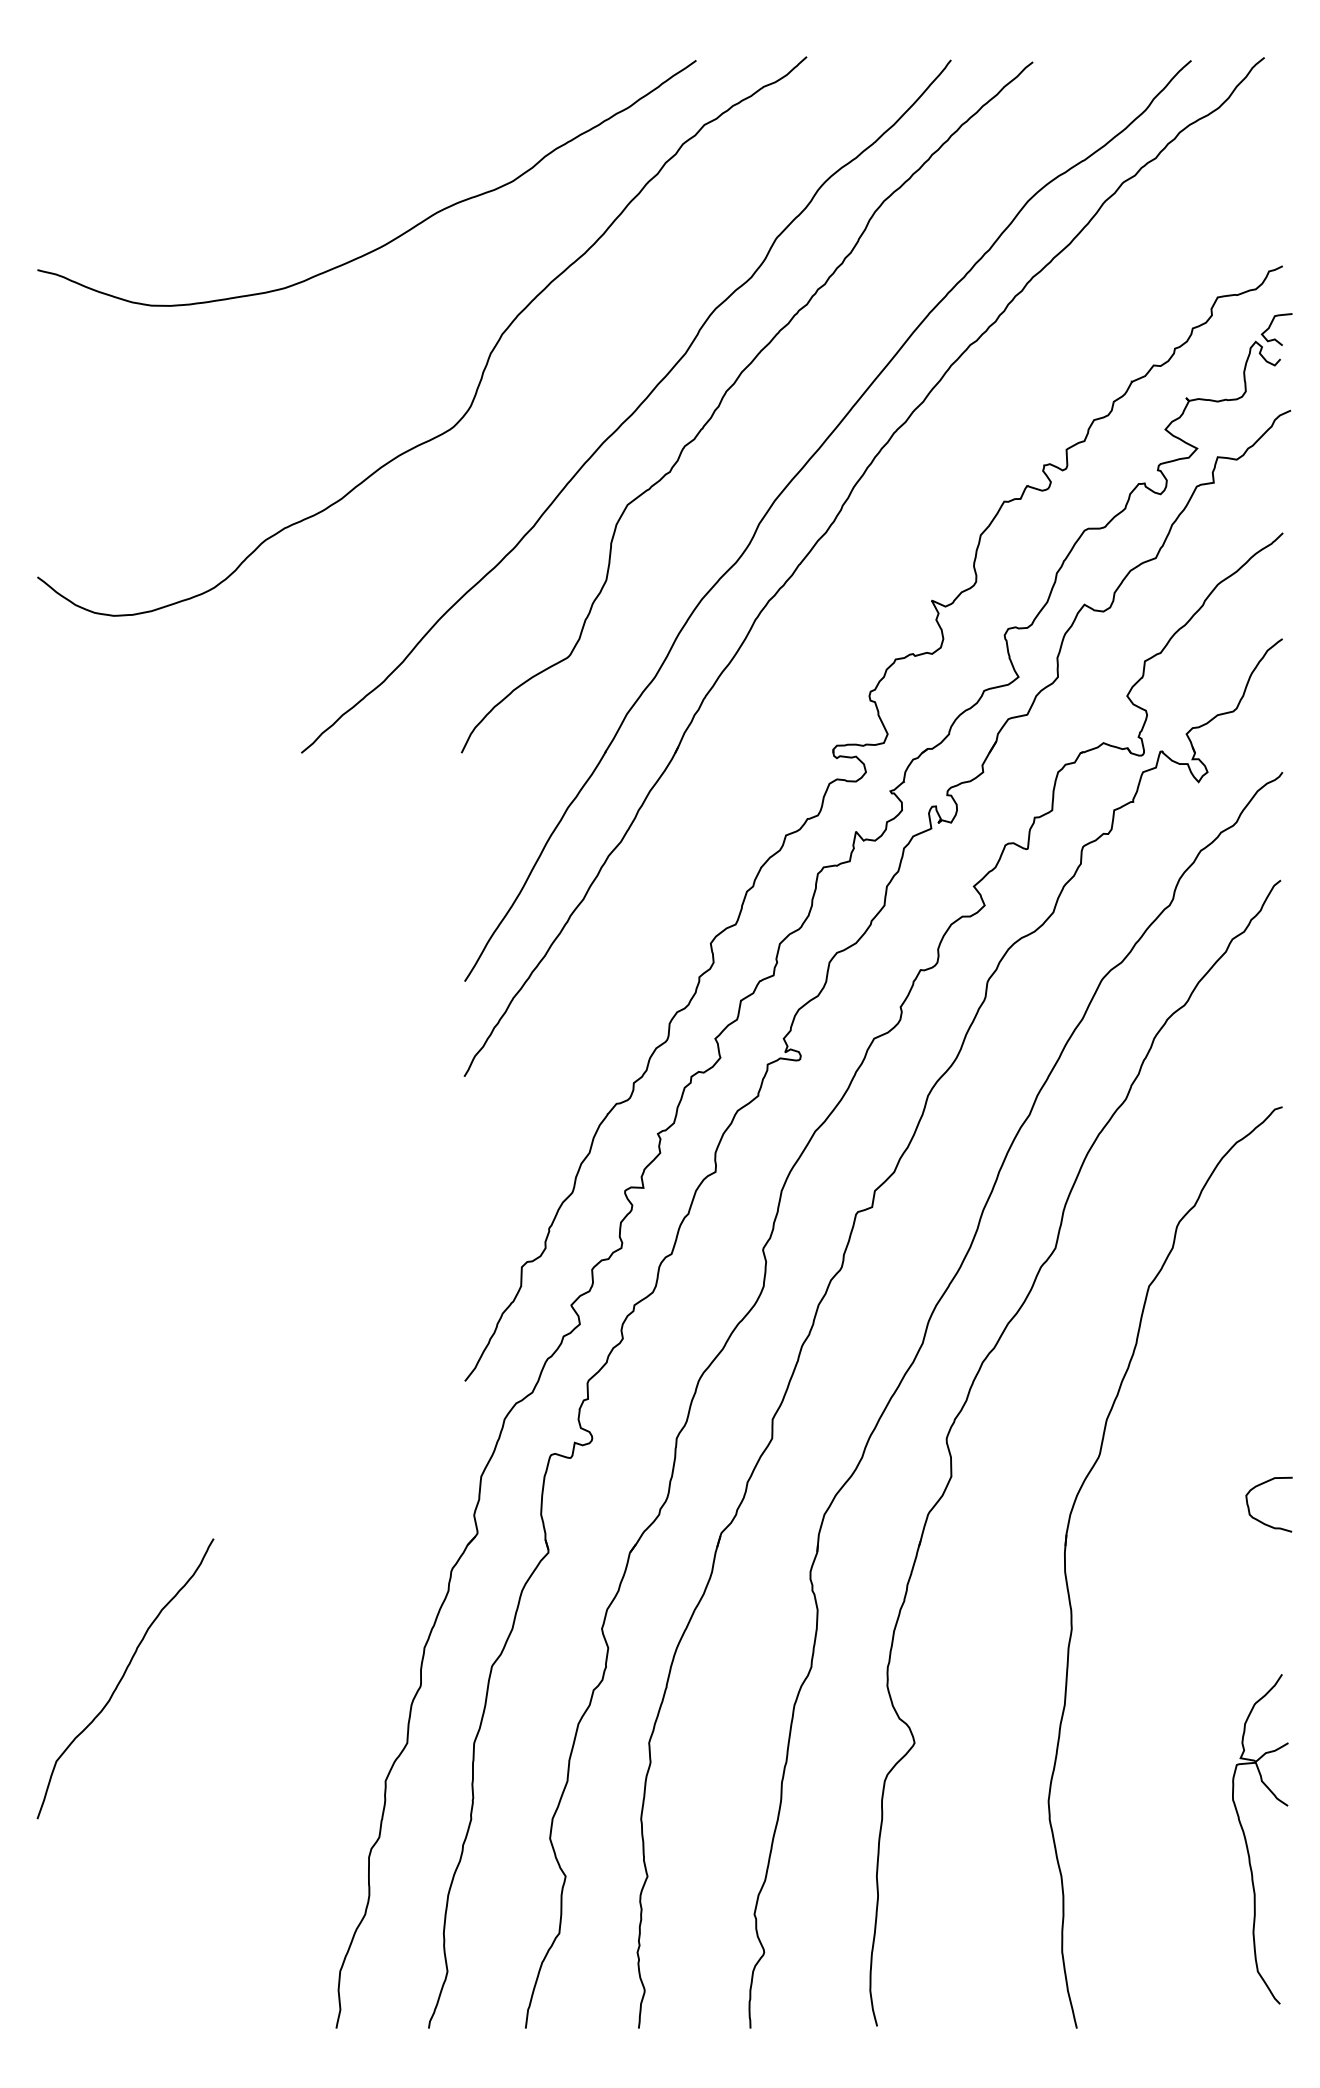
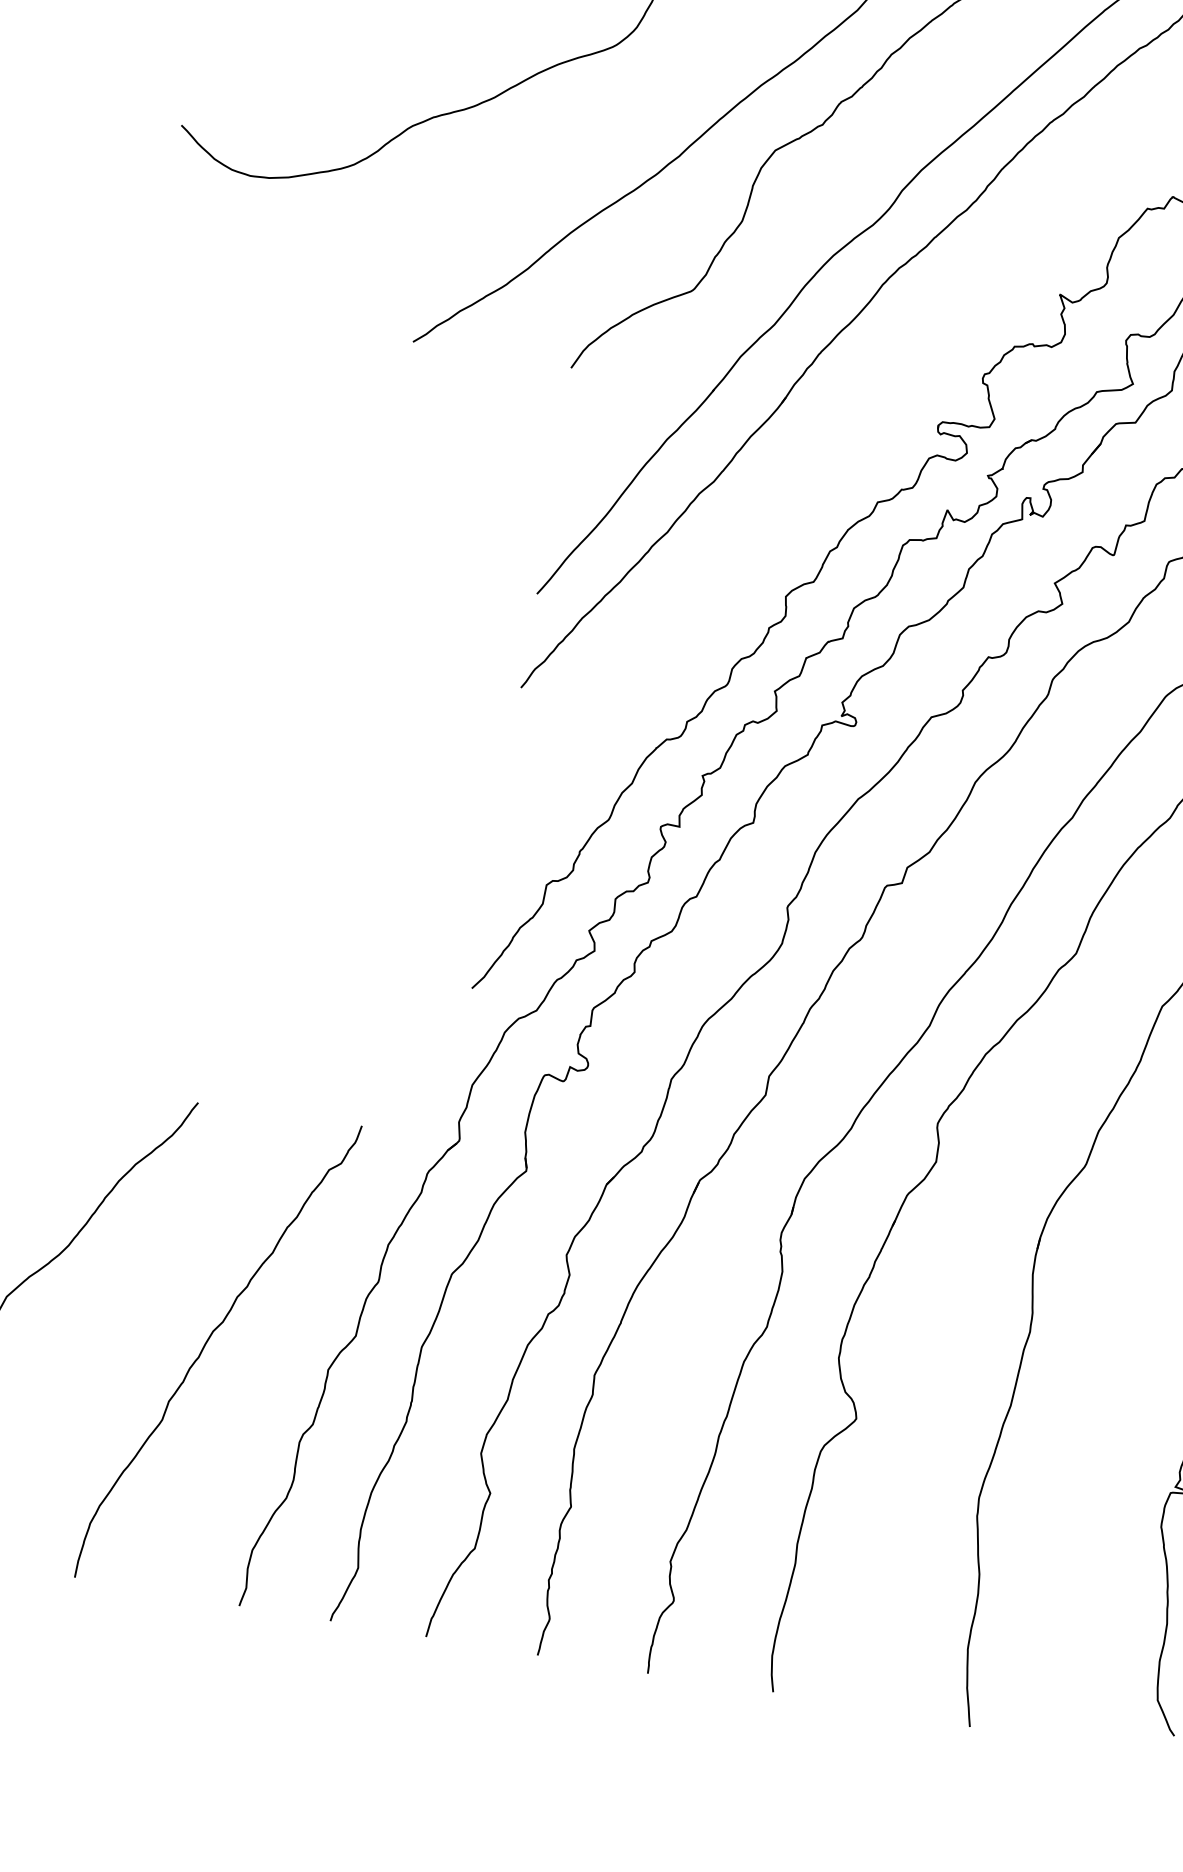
curve: (261, 1775) -> (206, 1344), added

